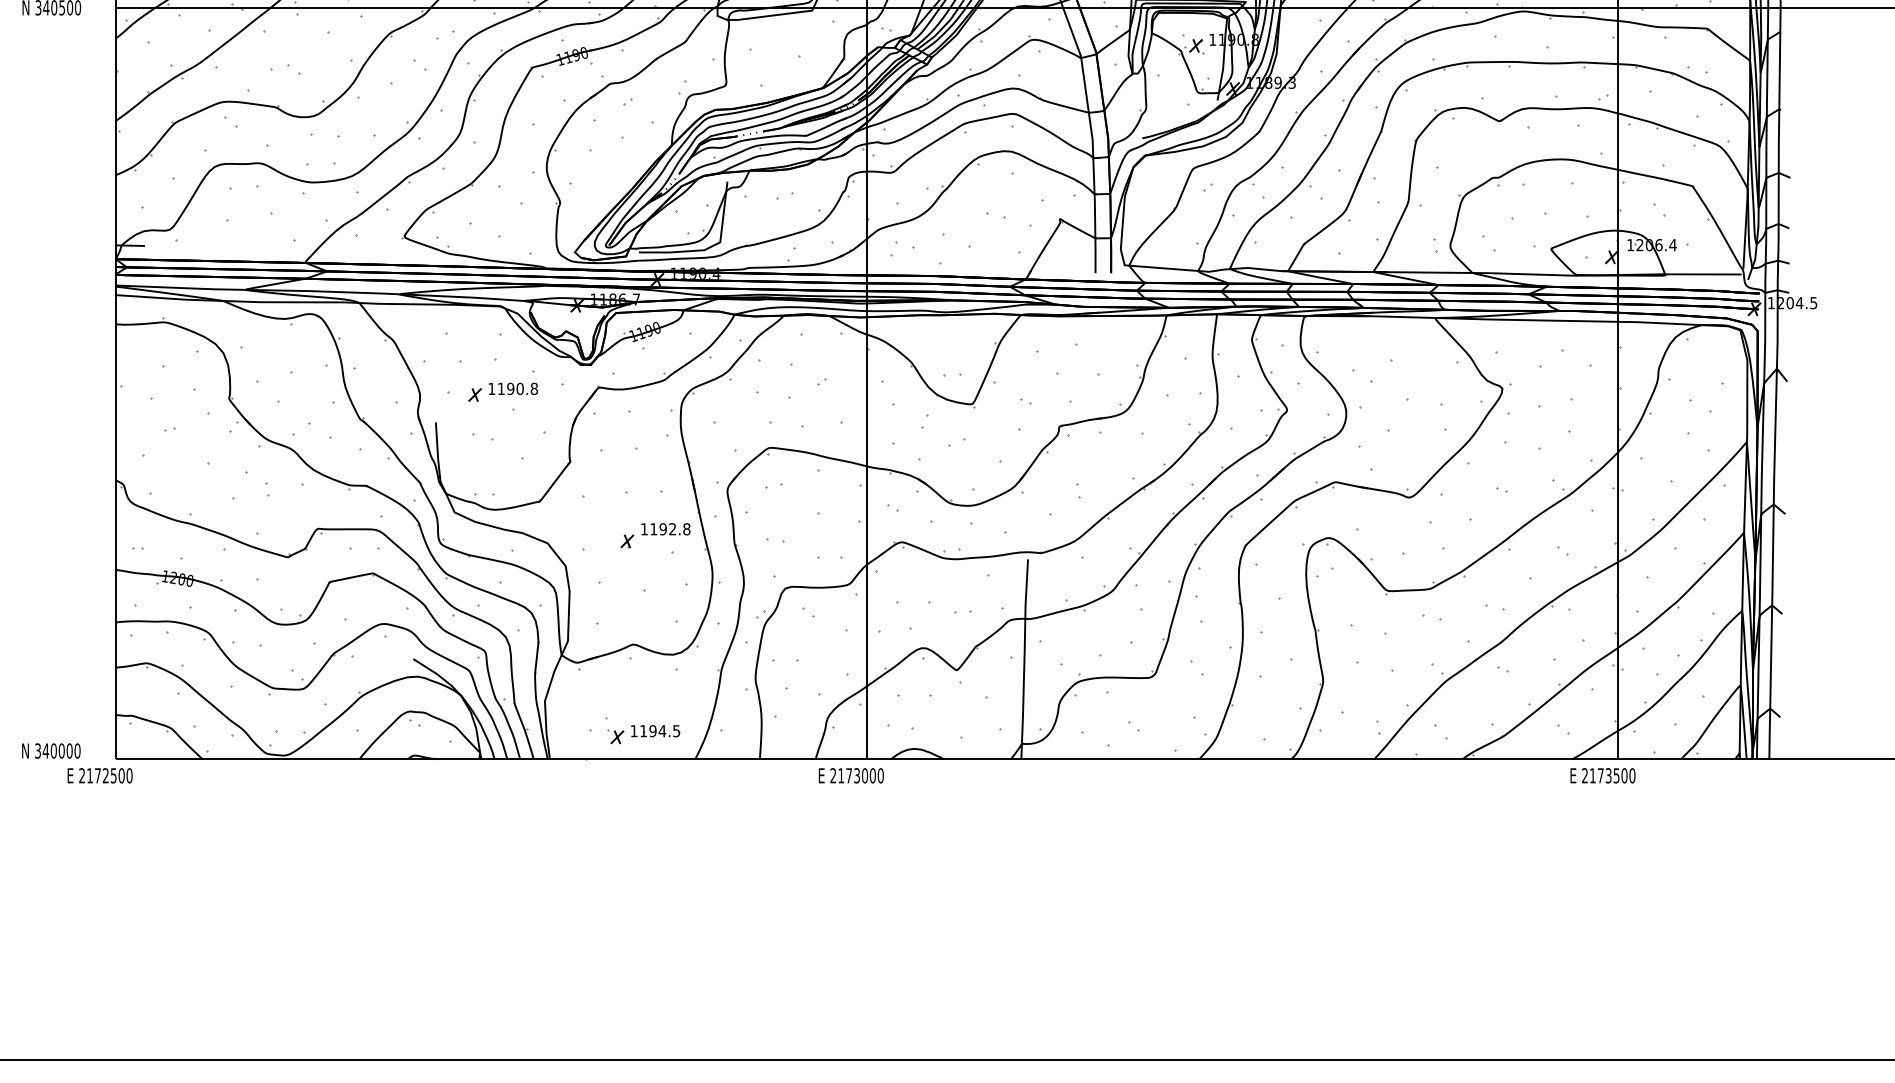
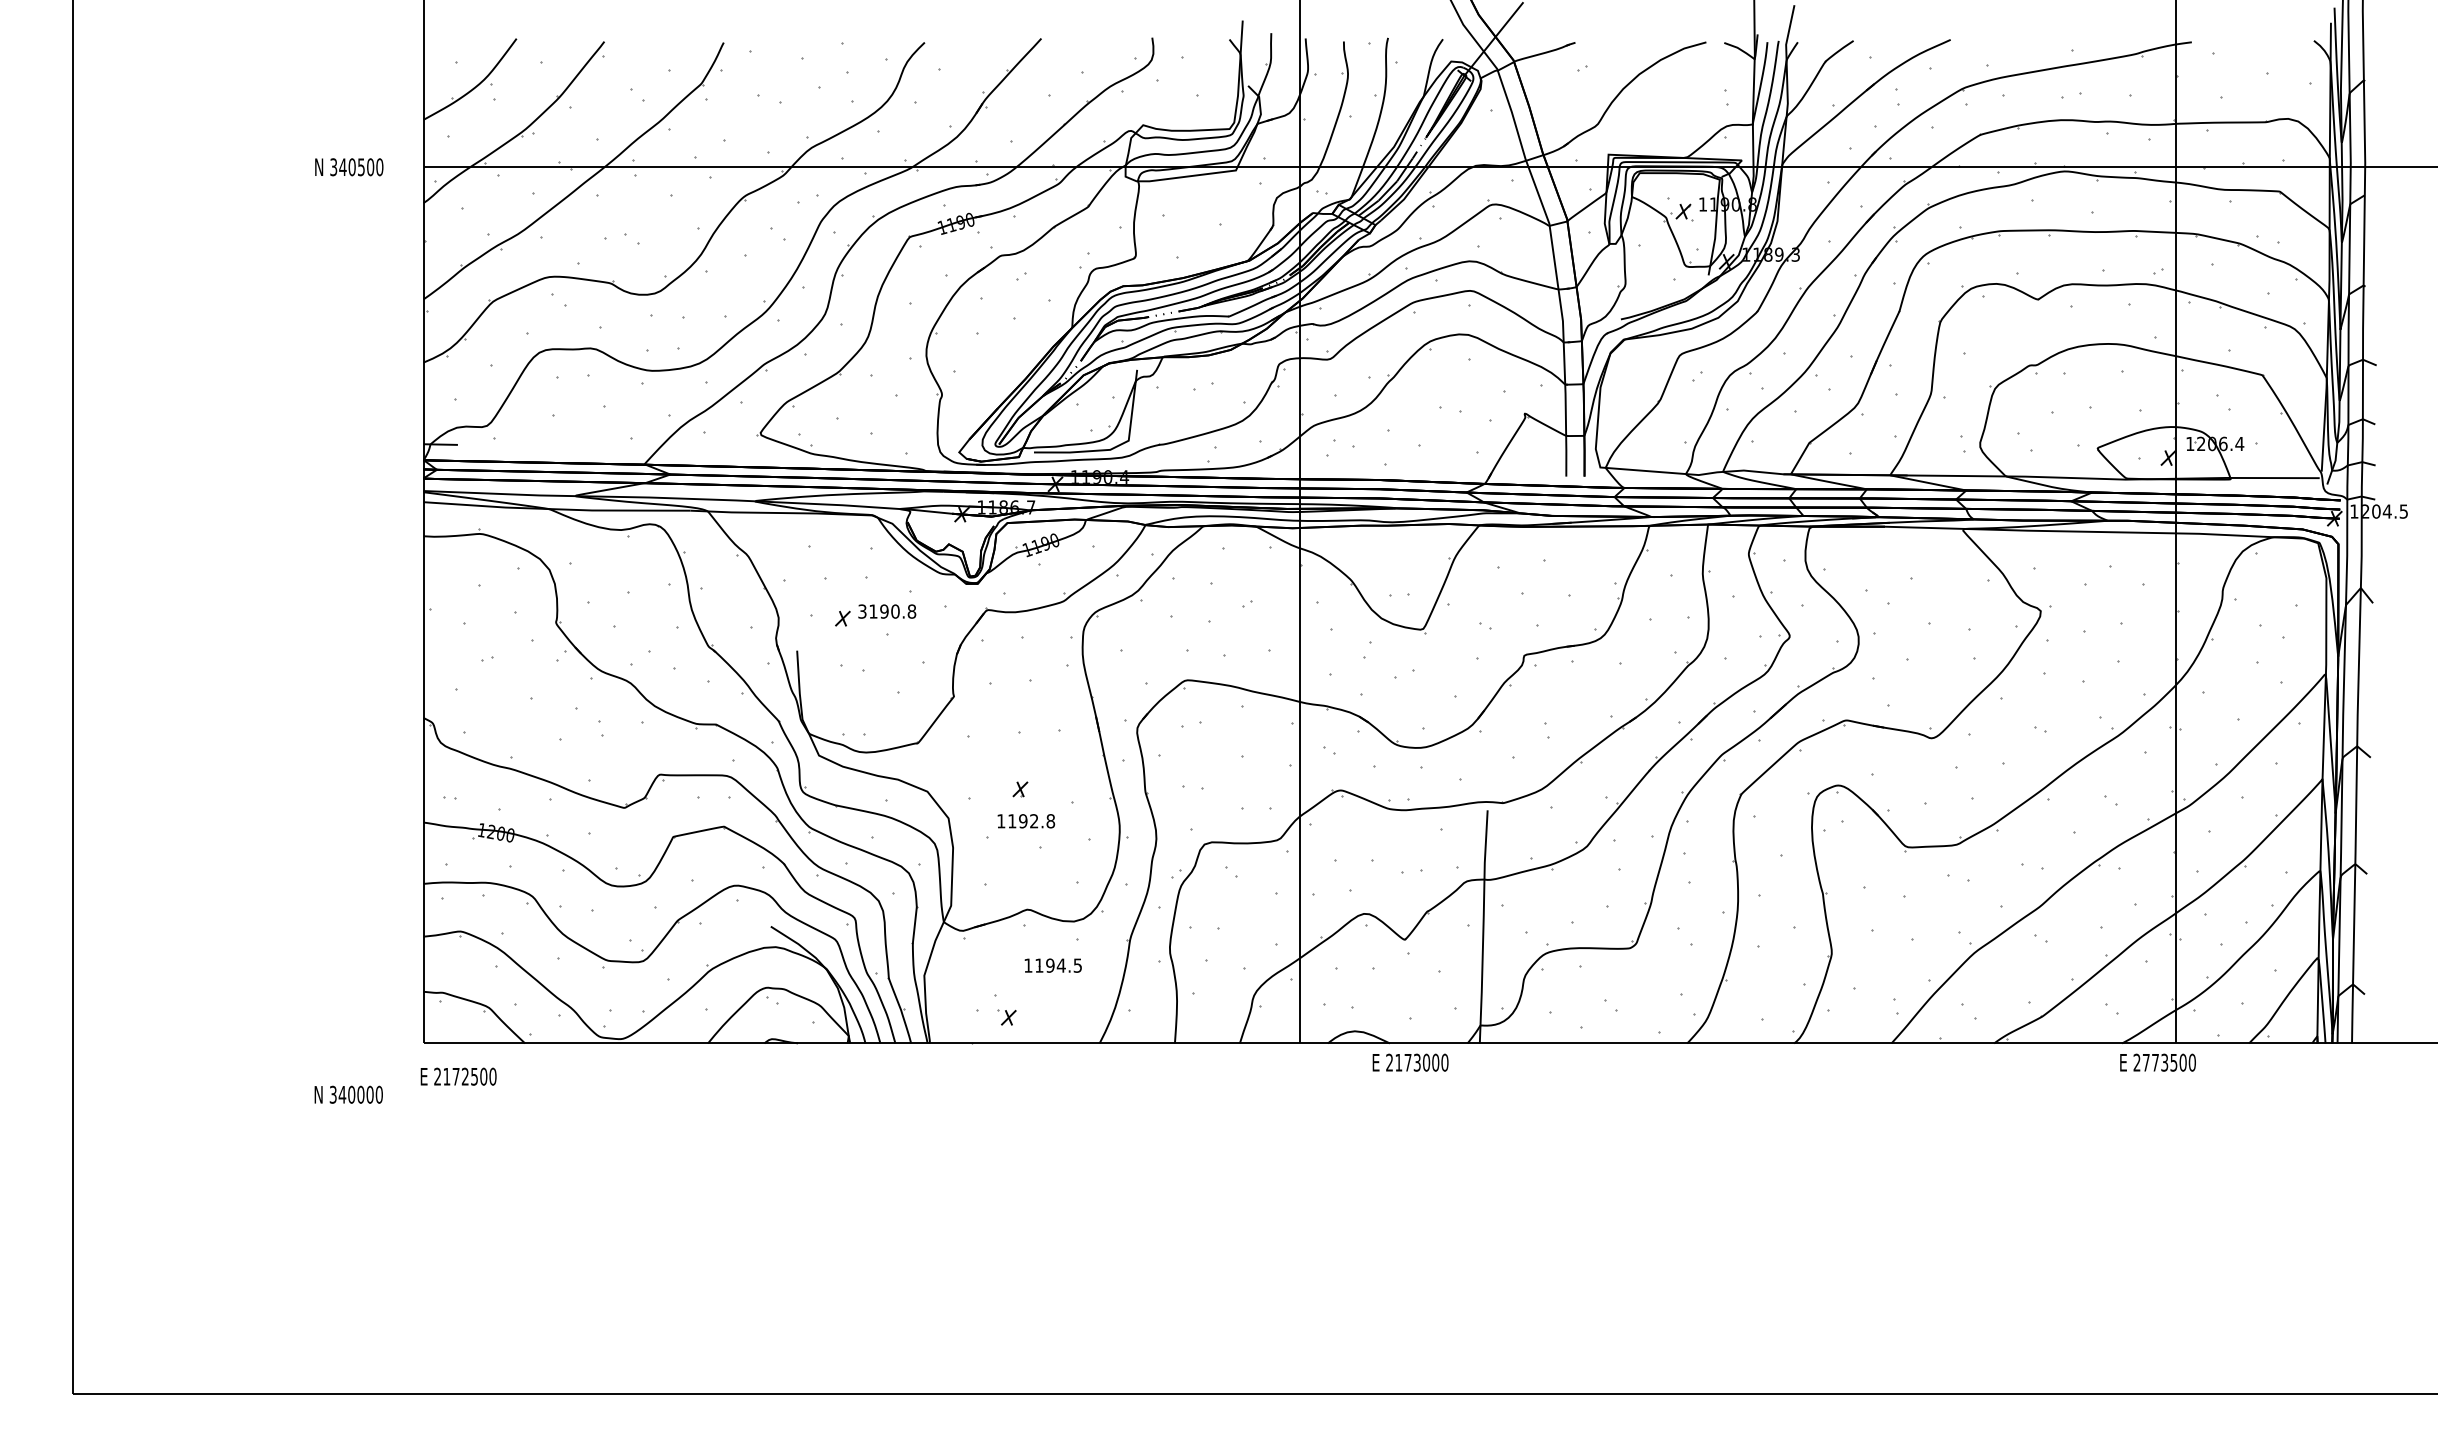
text: (491, 388) -> (862, 611), 1190.8 -> 3190.8
text: (666, 529) -> (1026, 821), moved
part: (654, 731) -> (1052, 965), moved
text: (51, 750) -> (348, 1094), moved
text: (100, 775) -> (458, 1076), moved
text: (851, 775) -> (1410, 1062), moved
text: (1593, 775) -> (2146, 1062), 2173500 -> 2773500

